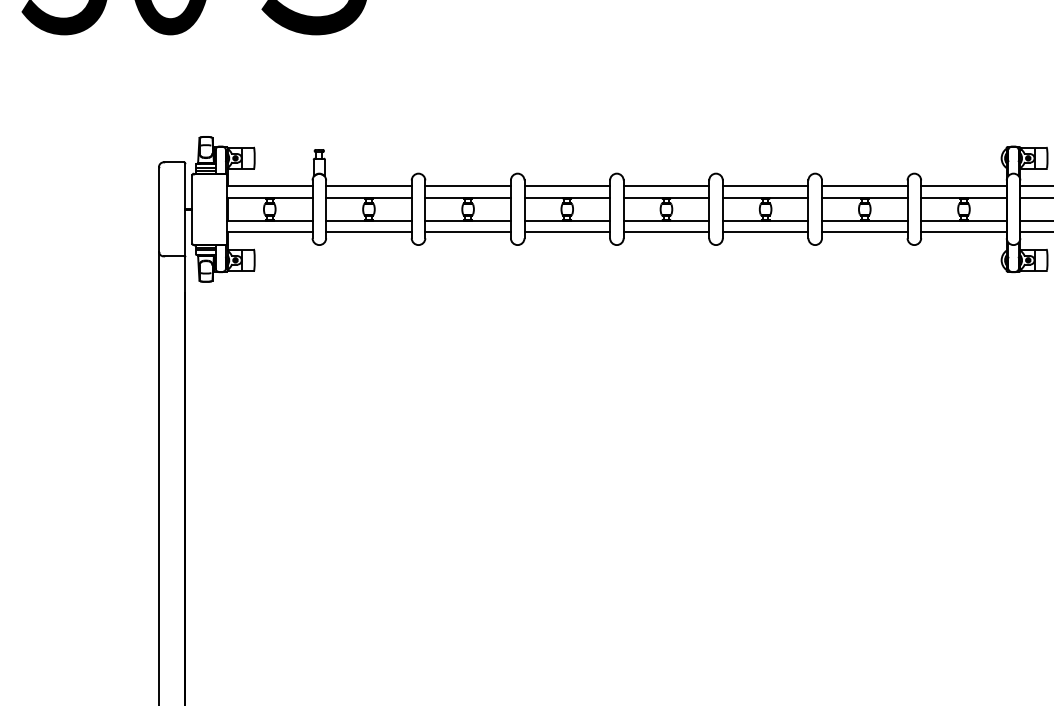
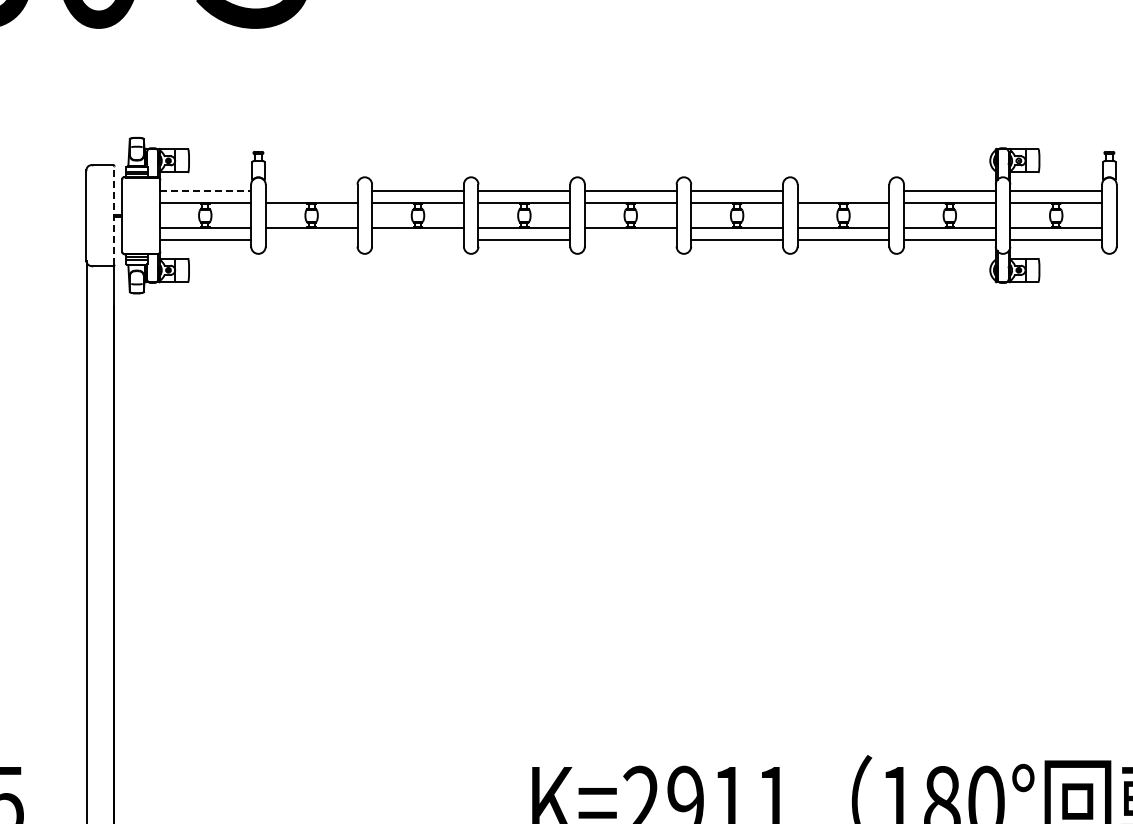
line: (270, 185) -> (205, 190), solid -> dashed
line: (368, 185) -> (311, 190), removed
line: (864, 185) -> (843, 190), removed
line: (185, 209) -> (114, 215), solid -> dashed
line: (368, 232) -> (311, 240), removed
line: (467, 232) -> (417, 240), removed
line: (666, 232) -> (630, 240), removed

